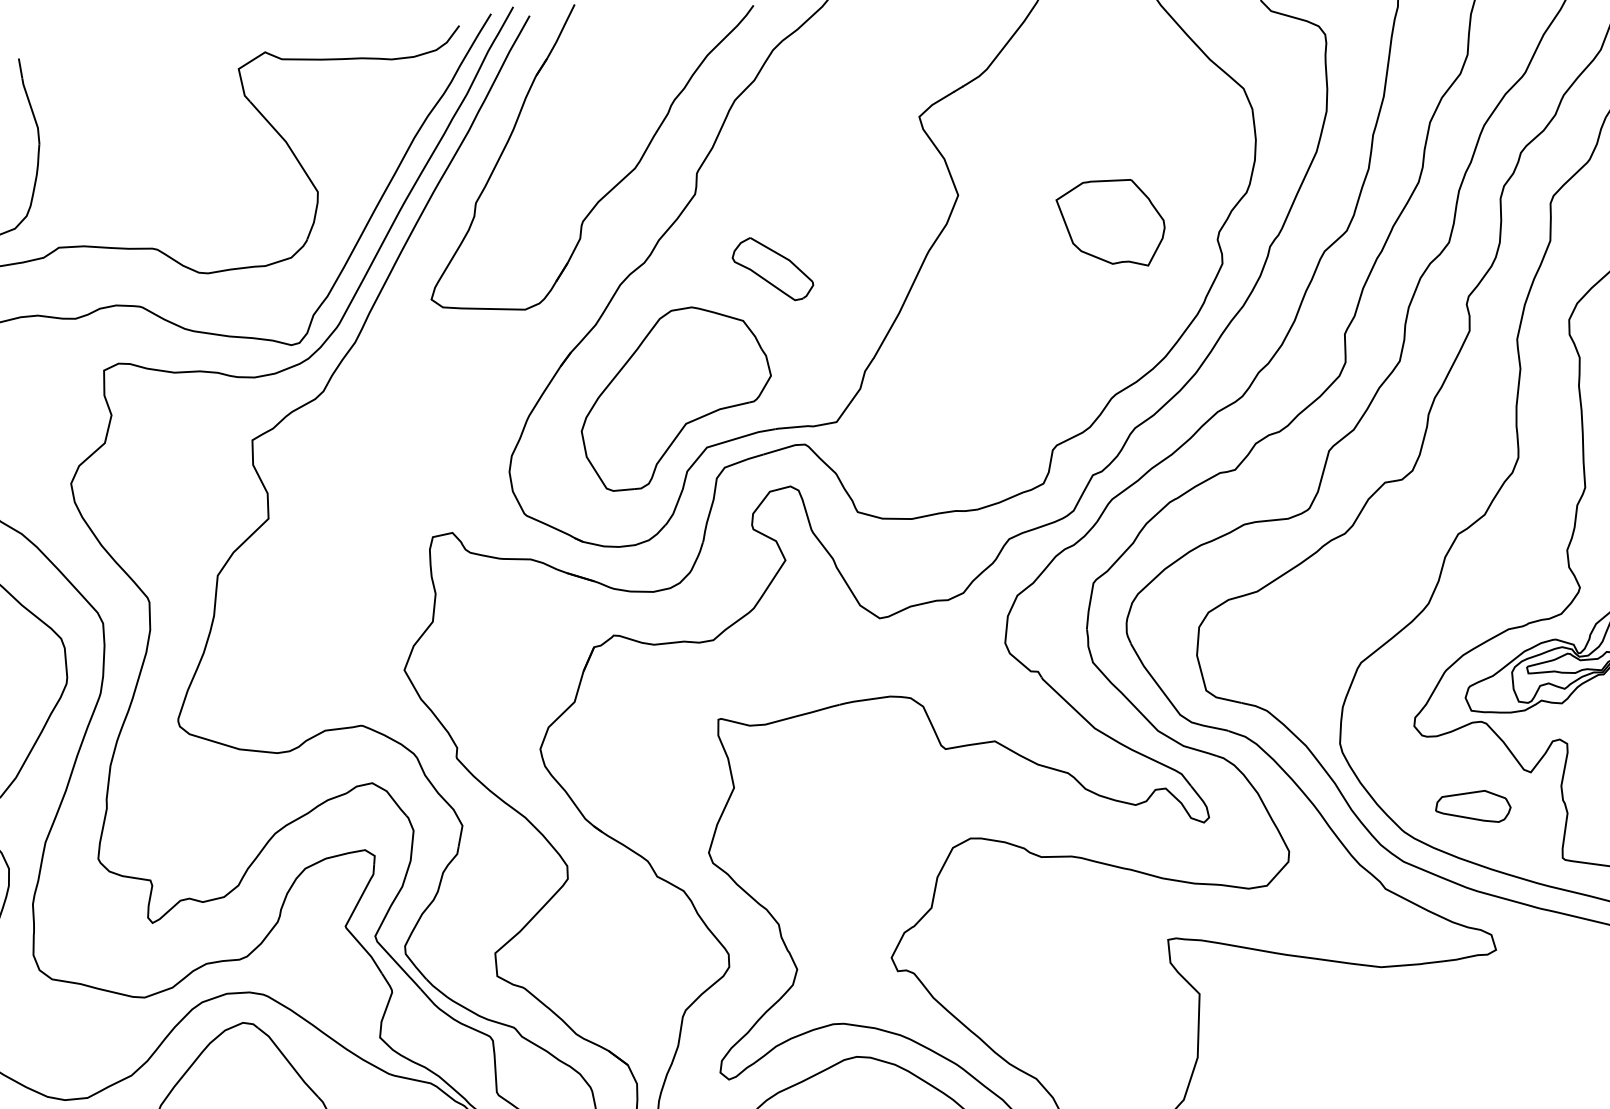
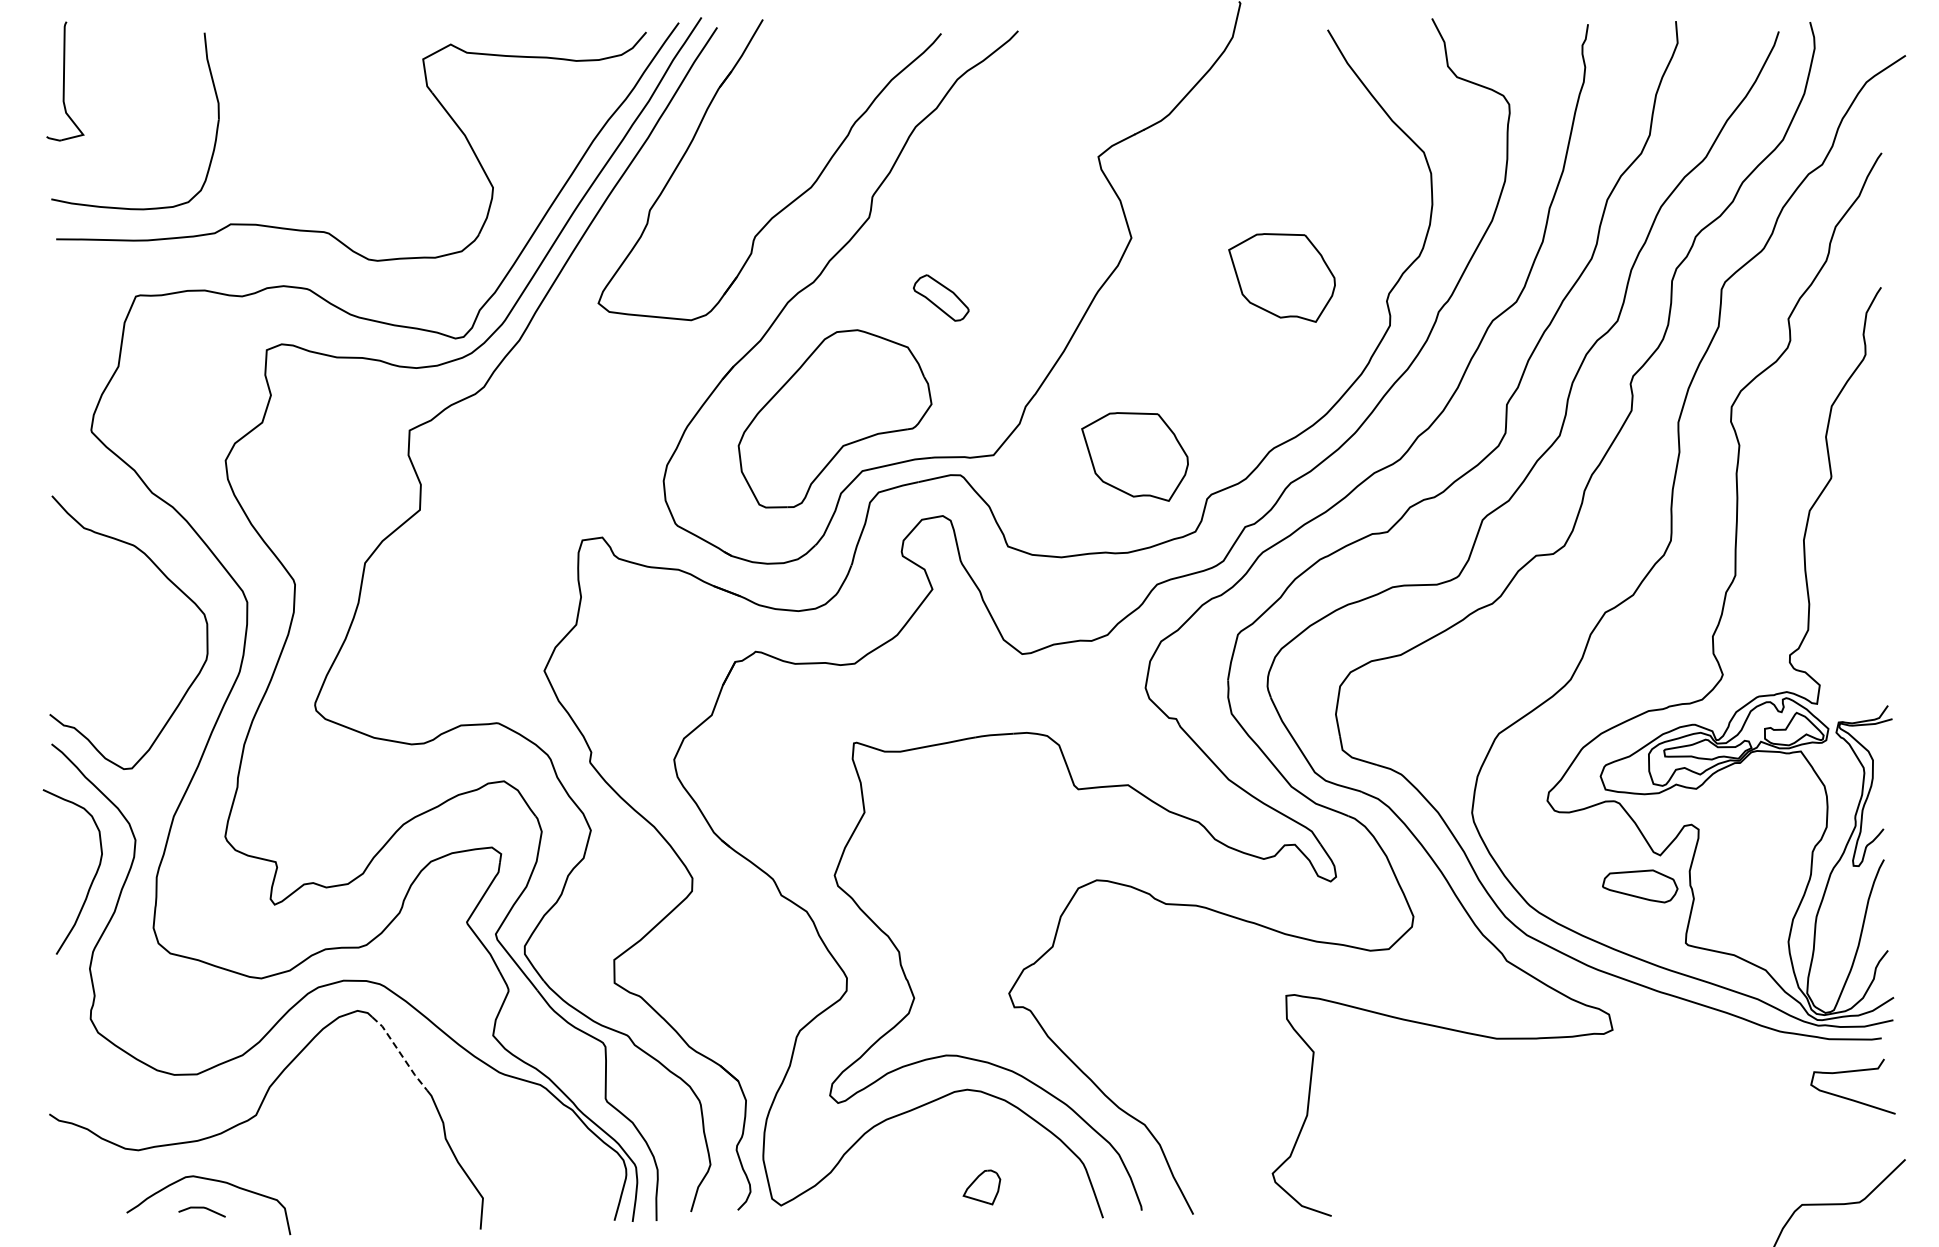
part: (773, 268) -> (941, 297), size x0.7
part: (977, 413) -> (1134, 456), added
part: (1473, 807) -> (1640, 886), moved
line: (288, 1062) -> (400, 1053), solid -> dashed

